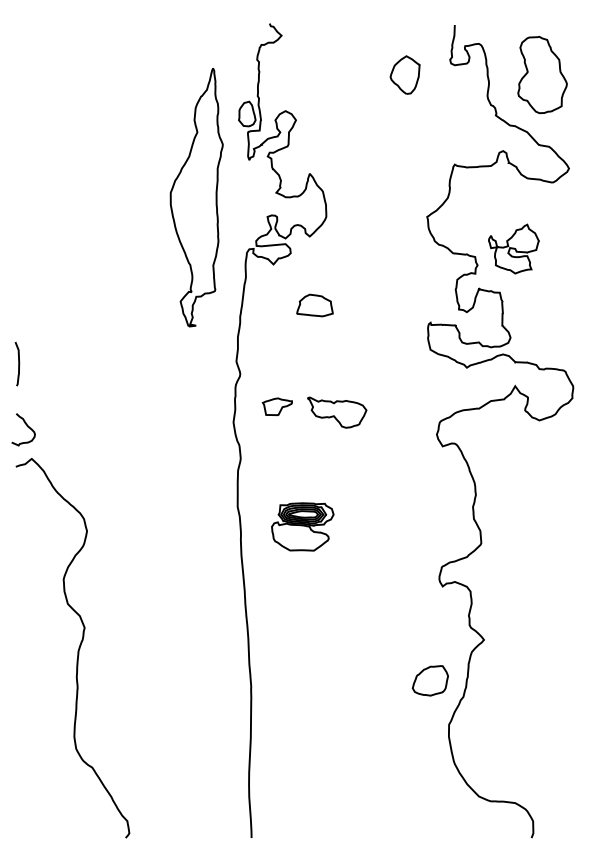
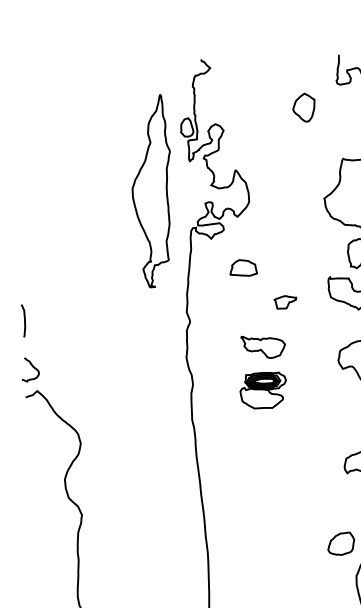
part: (404, 74) -> (303, 107), moved
part: (276, 406) -> (284, 302), moved
part: (302, 526) -> (263, 390), moved

